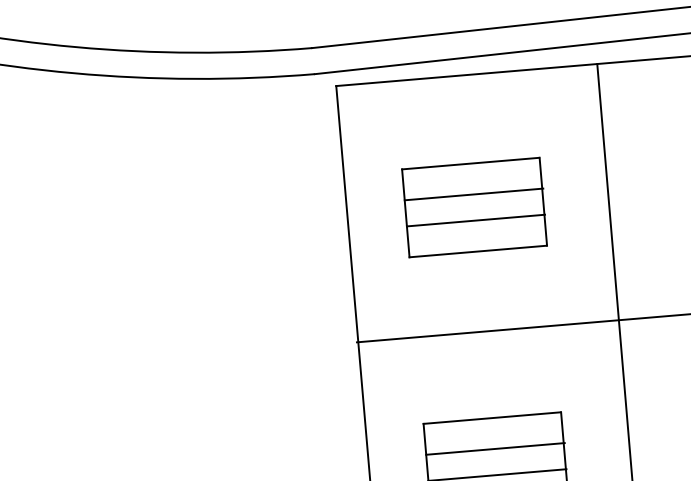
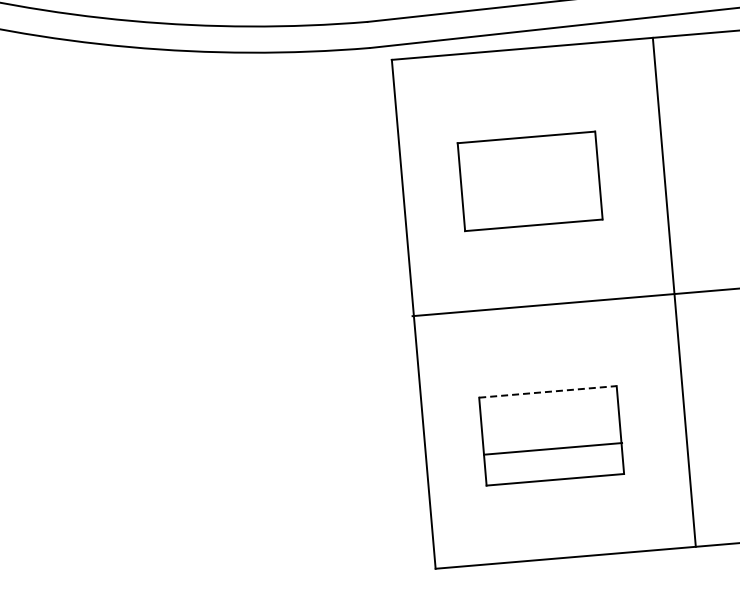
line: (473, 194) -> (529, 168), removed
line: (475, 220) -> (531, 194), removed
line: (491, 417) -> (547, 391), solid -> dashed
line: (494, 448) -> (550, 422), removed

